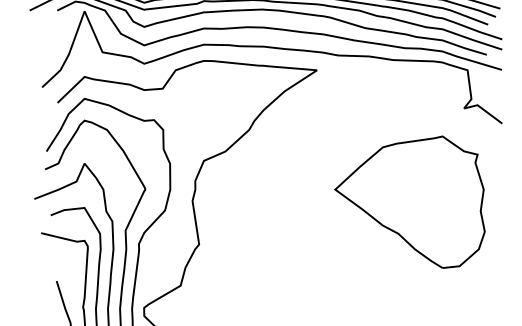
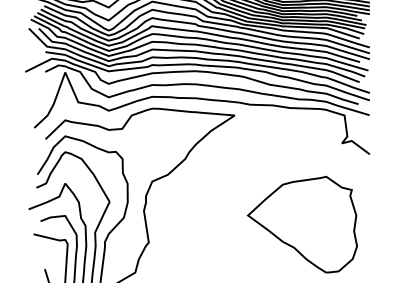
part: (408, 201) -> (301, 224), moved

